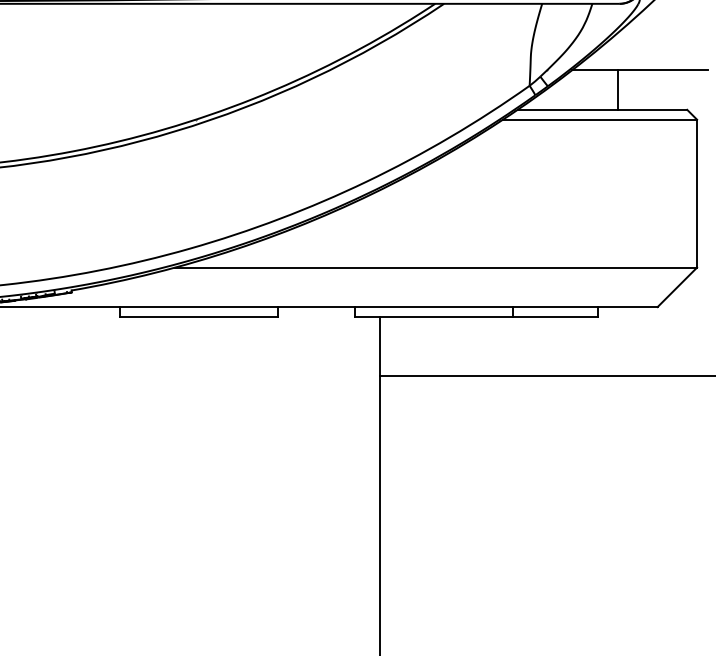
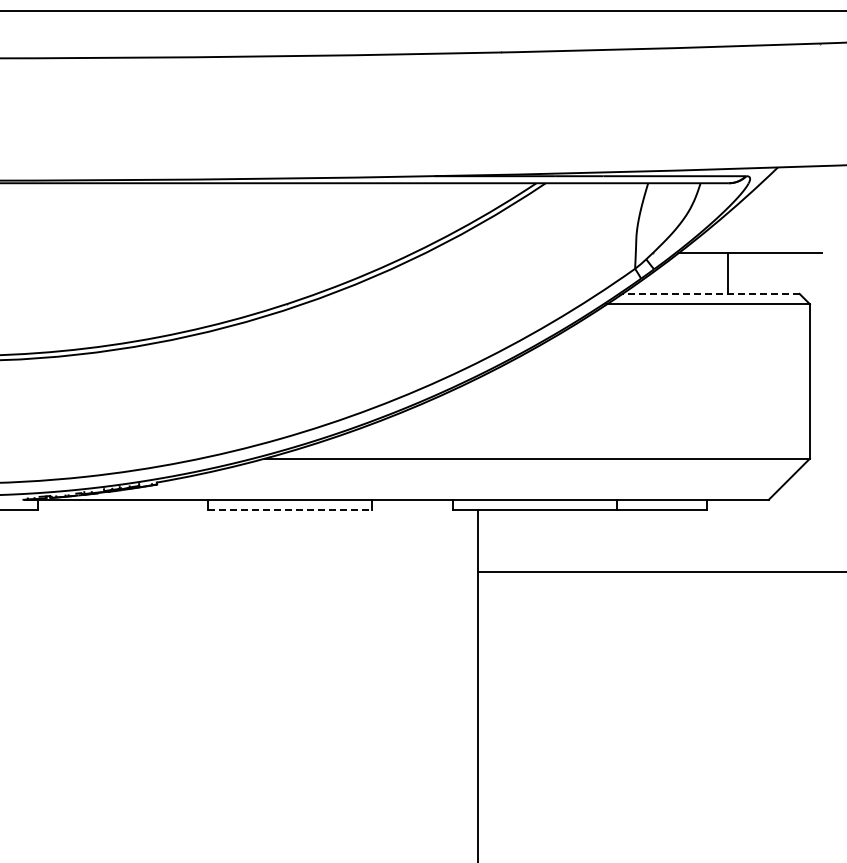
line: (602, 109) -> (711, 293), solid -> dashed
line: (199, 317) -> (290, 510), solid -> dashed

